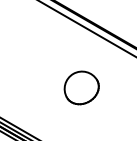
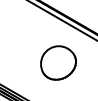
part: (81, 87) -> (58, 62), size x1.43

